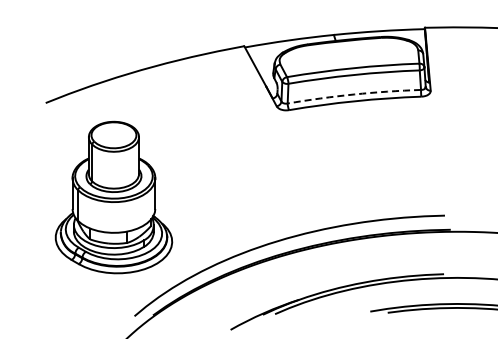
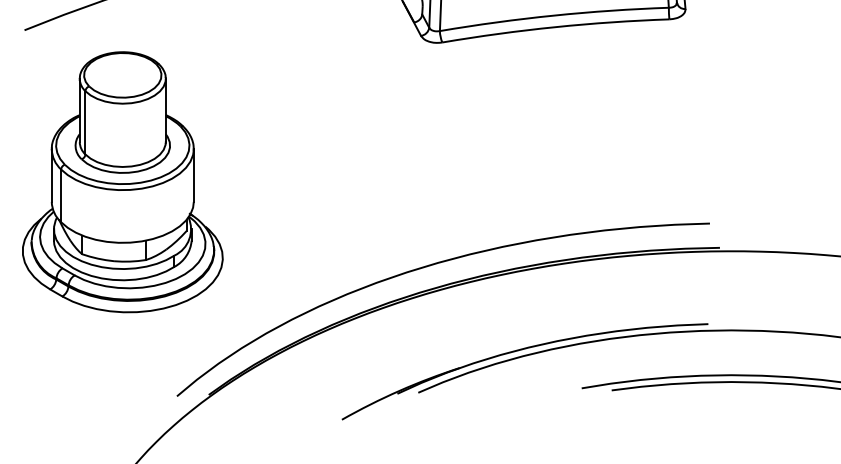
arc: (354, 94) -> (554, 15), dashed -> solid
part: (113, 197) -> (121, 182), moved

